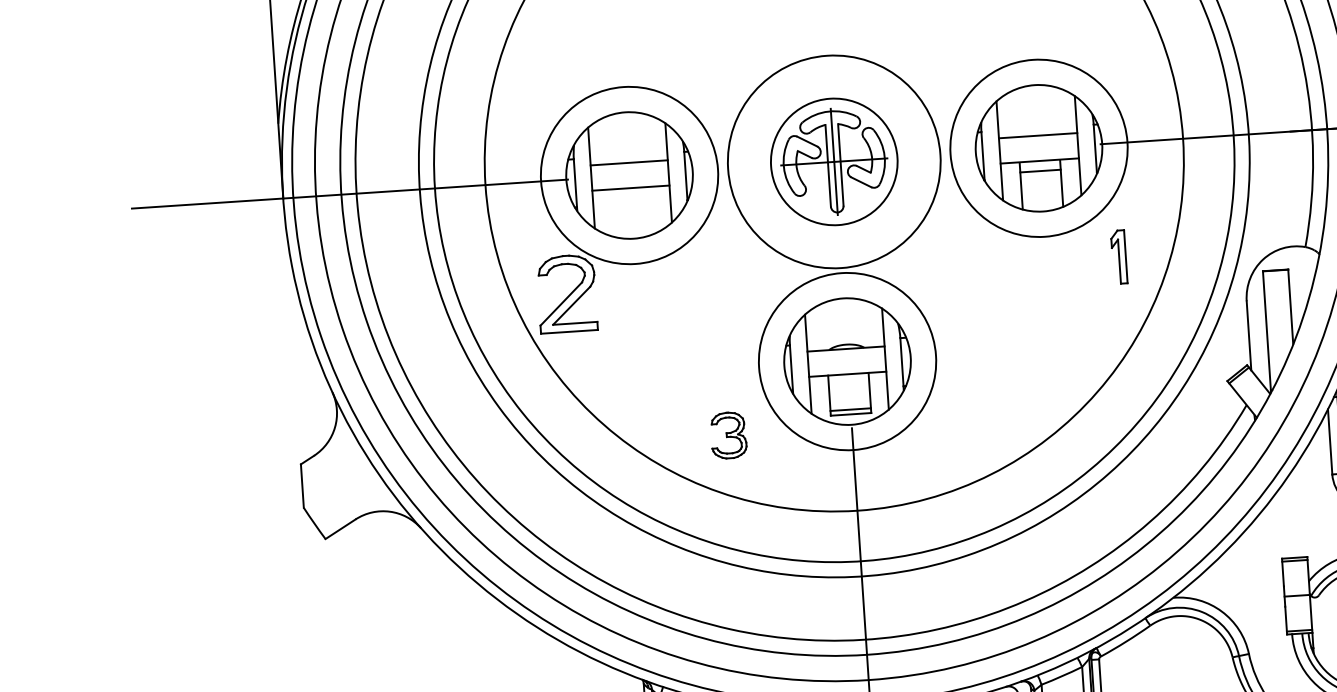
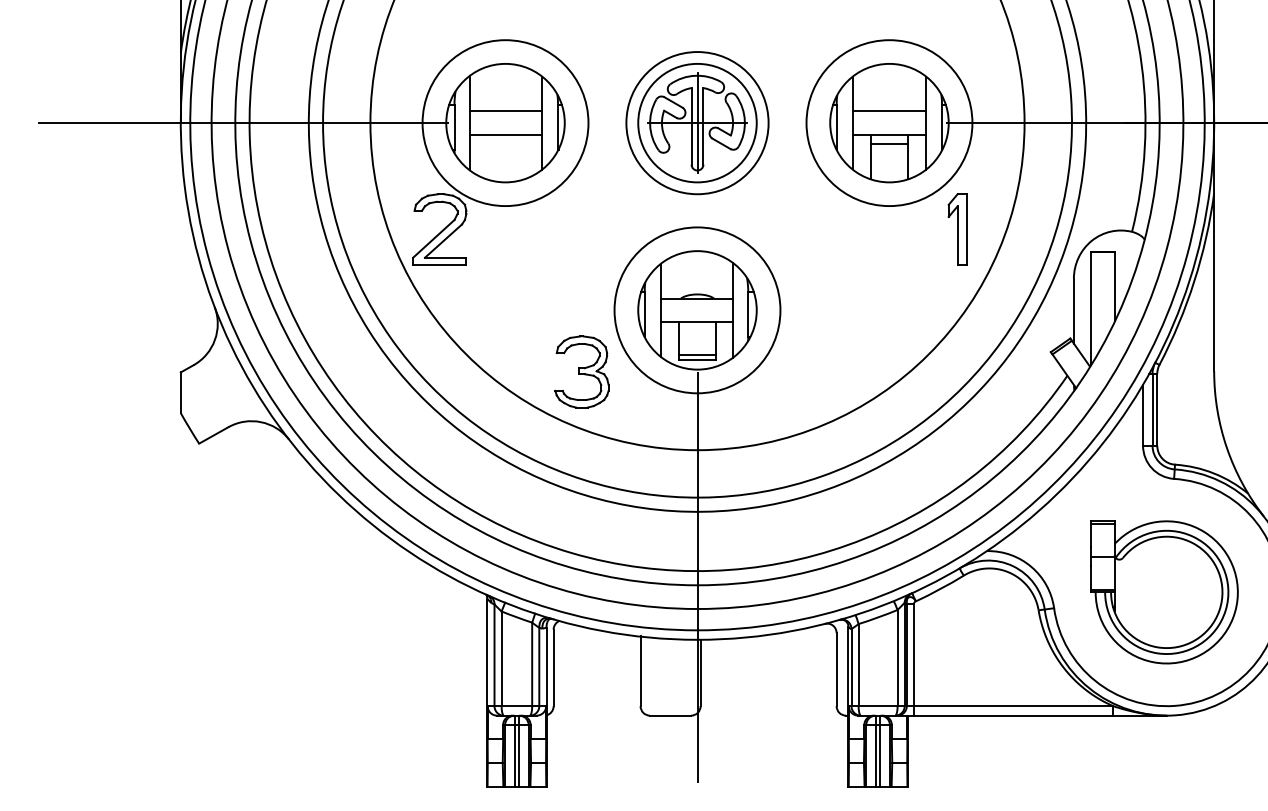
circle: (834, 162) -> (697, 123), size x0.71
part: (1119, 256) -> (957, 229), size x1.43
part: (728, 435) -> (581, 371), size x1.67

